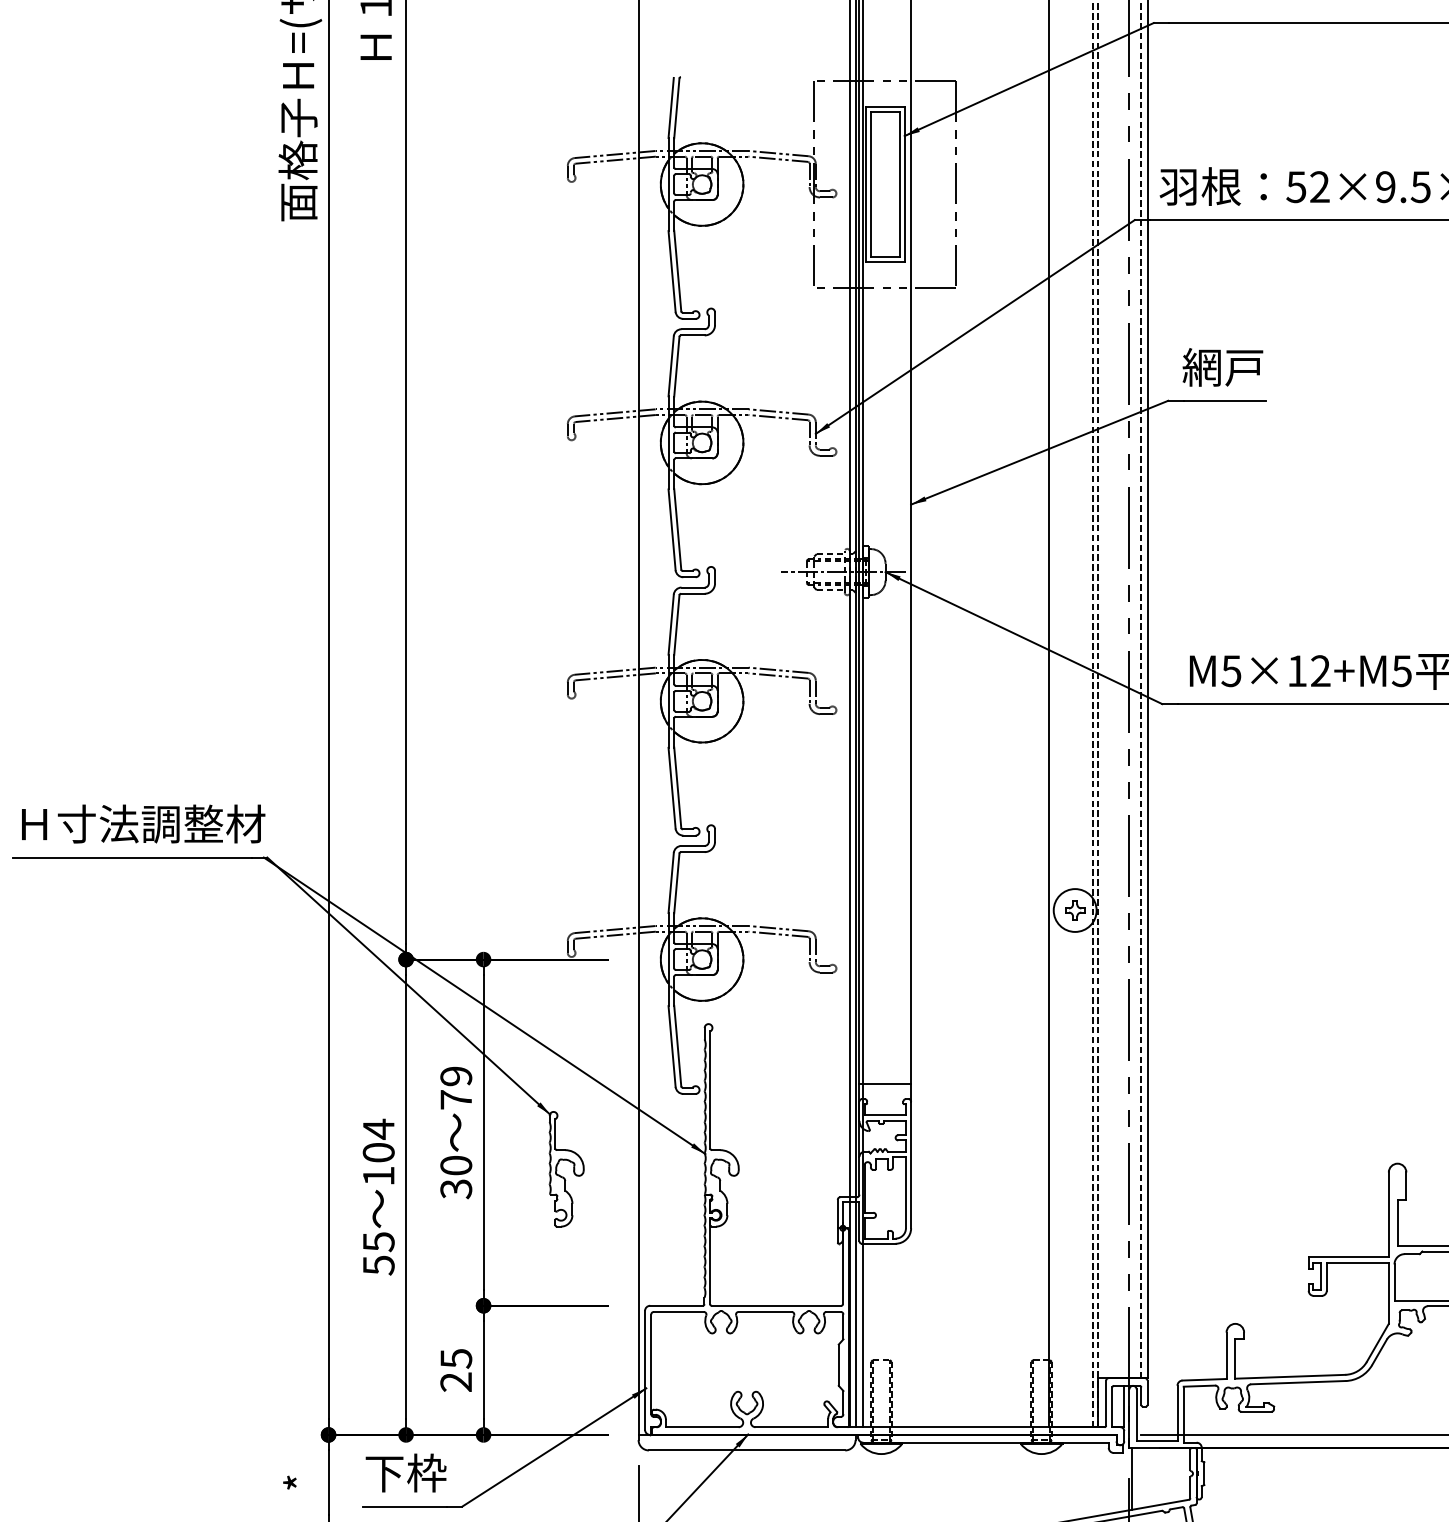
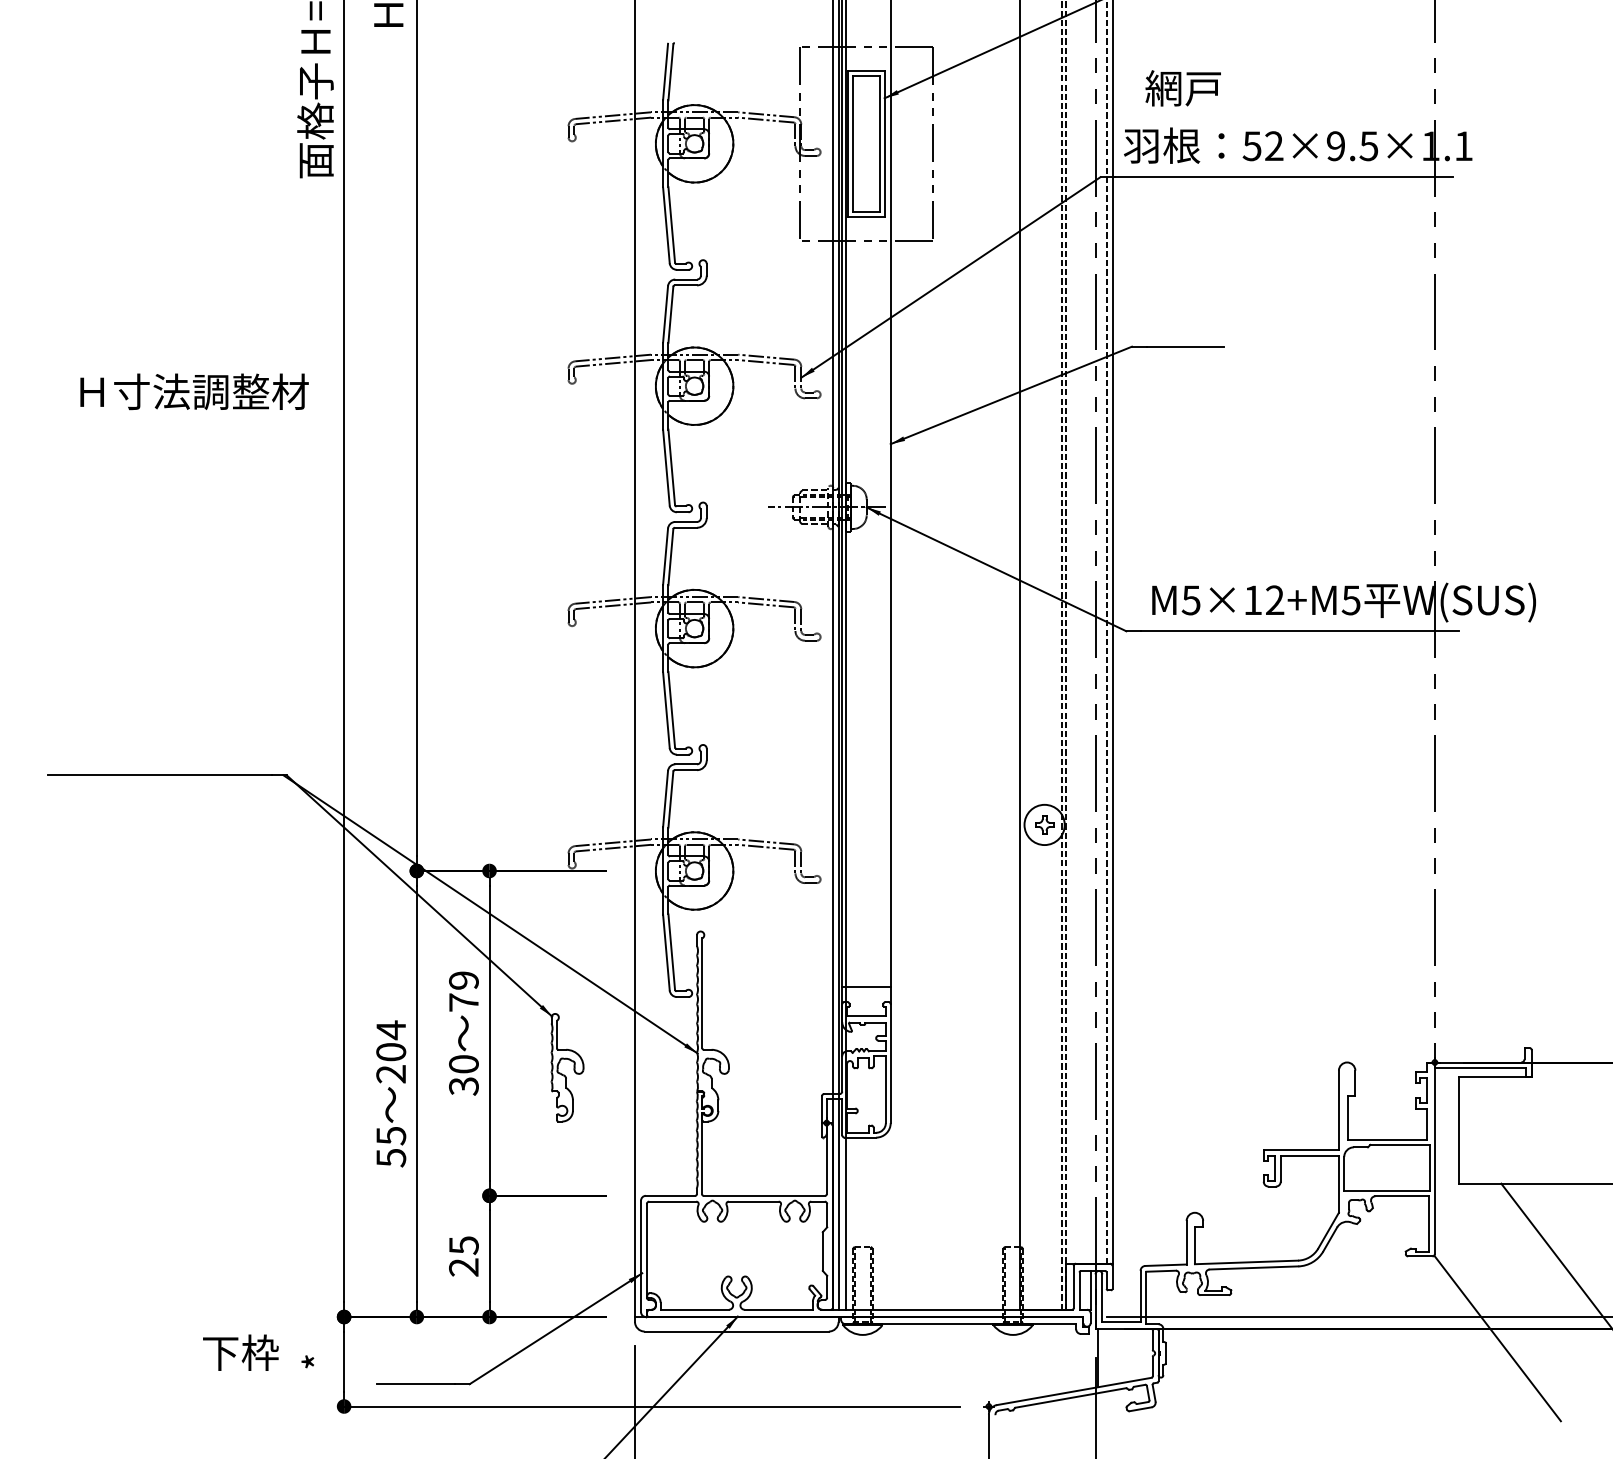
text: (1222, 367) -> (1182, 88), moved
text: (143, 823) -> (194, 391), moved
text: (378, 1176) -> (390, 1074), 104 -> 204
text: (405, 1472) -> (240, 1352), moved

